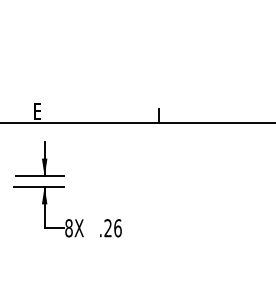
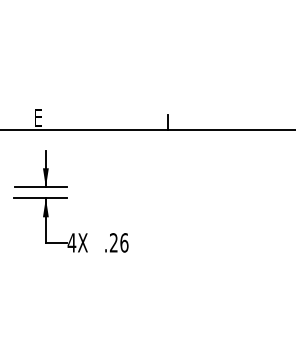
text: (68, 227) -> (71, 242), 8X -> 4X

